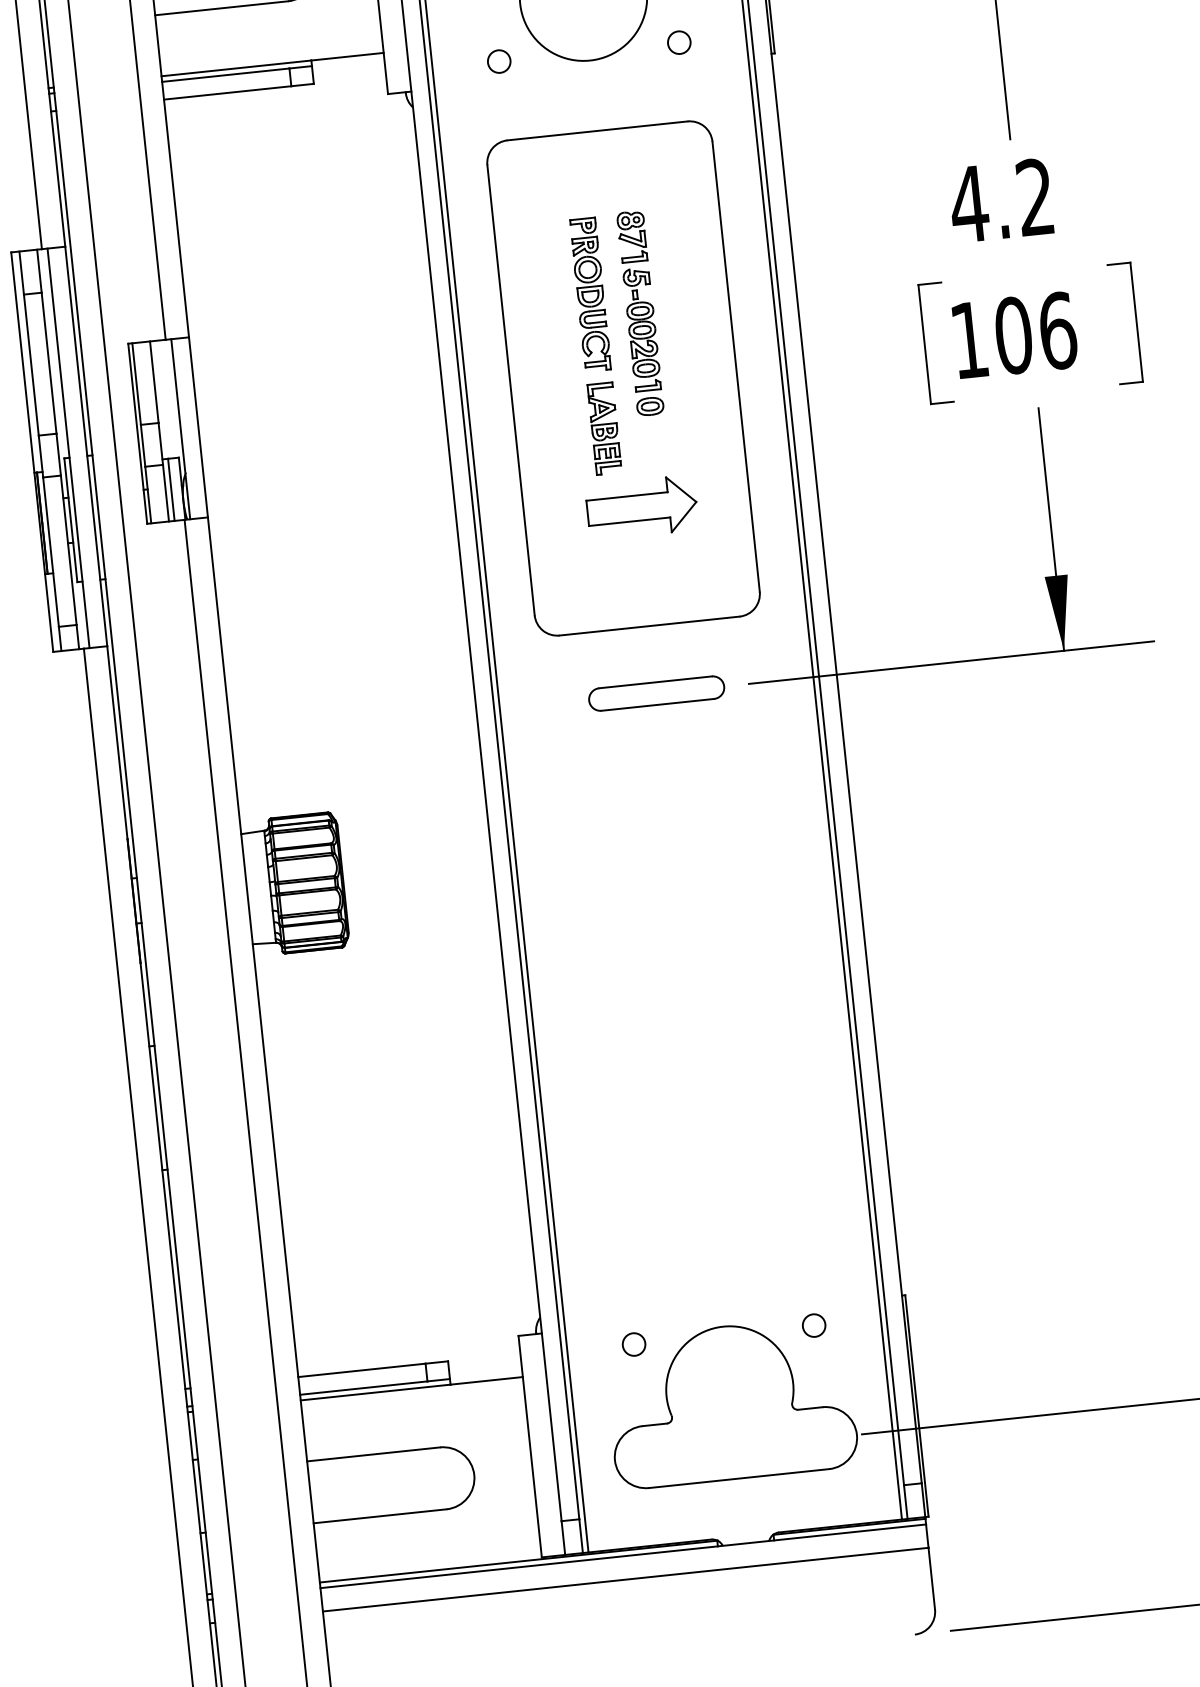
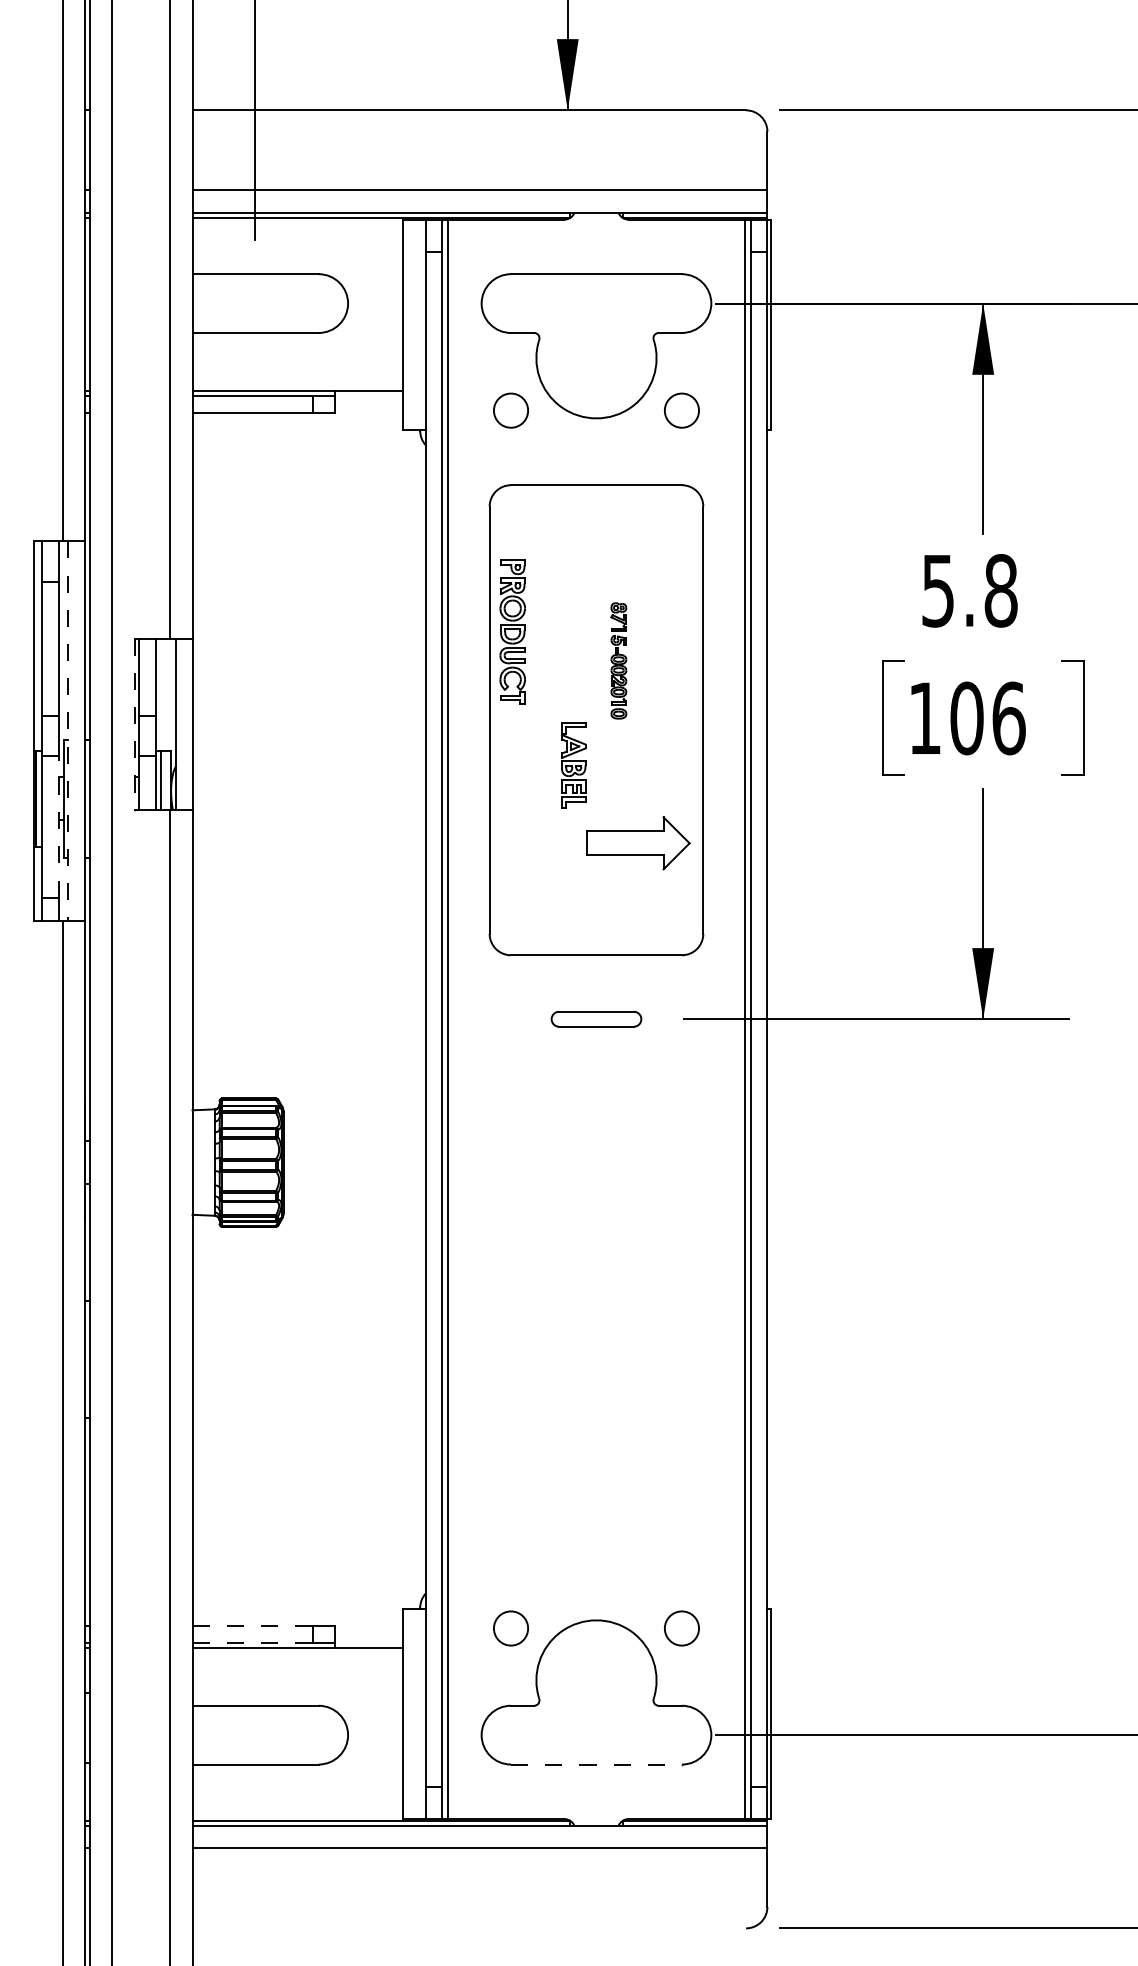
circle: (678, 41) -> (681, 409), size x1.6
circle: (498, 60) -> (510, 409), size x1.6
text: (1001, 200) -> (968, 590), 4.2 -> 5.8
part: (590, 293) -> (512, 631), moved
part: (640, 313) -> (618, 660), size x0.6
line: (137, 434) -> (134, 724), solid -> dashed
line: (68, 448) -> (68, 731), solid -> dashed
part: (642, 507) -> (638, 843), moved
line: (68, 550) -> (58, 826), solid -> dashed
part: (656, 692) -> (596, 1018), size x0.7
circle: (813, 1324) -> (681, 1627), size x1.6
circle: (633, 1343) -> (510, 1627), size x1.6
line: (362, 1370) -> (253, 1625), solid -> dashed
line: (364, 1387) -> (253, 1642), solid -> dashed
line: (739, 1478) -> (596, 1764), solid -> dashed

